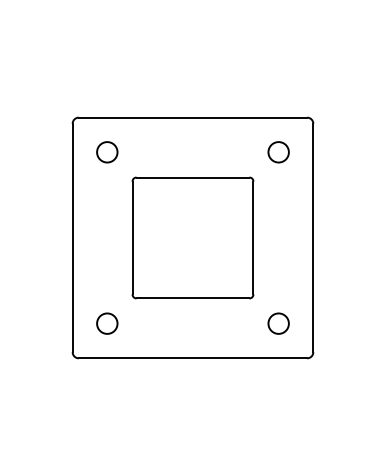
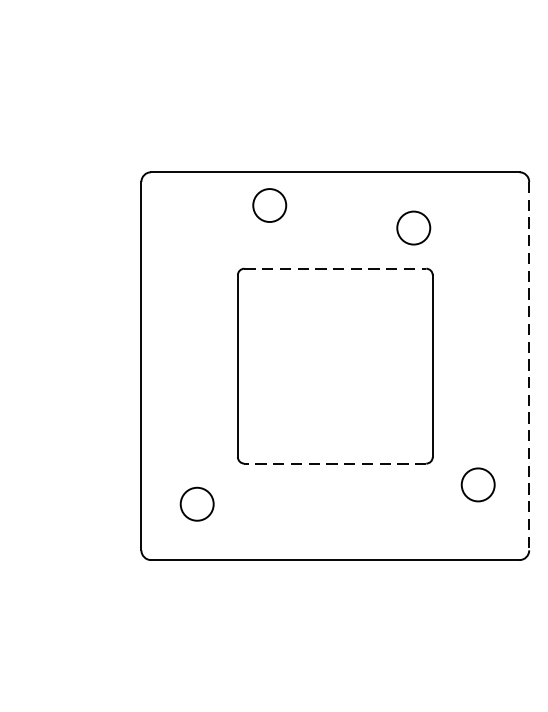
circle: (107, 152) -> (270, 205), moved
circle: (278, 152) -> (413, 228), moved
line: (193, 177) -> (336, 268), solid -> dashed
line: (313, 238) -> (529, 366), solid -> dashed
line: (192, 298) -> (334, 463), solid -> dashed
circle: (278, 323) -> (477, 484), moved

